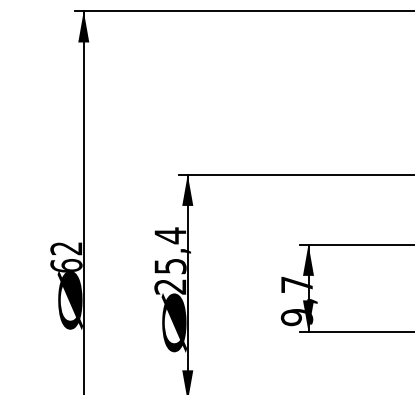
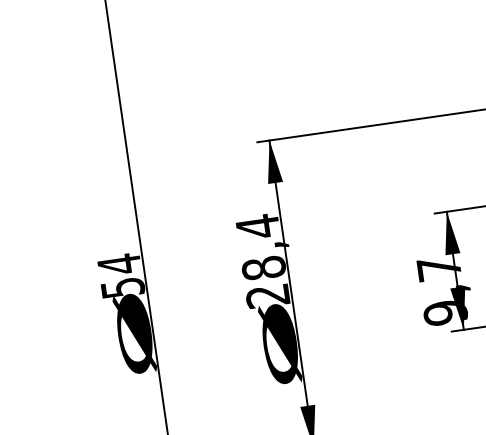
text: (66, 256) -> (121, 275), 62 -> 54
text: (170, 266) -> (264, 268), 25,4 -> 28,4

